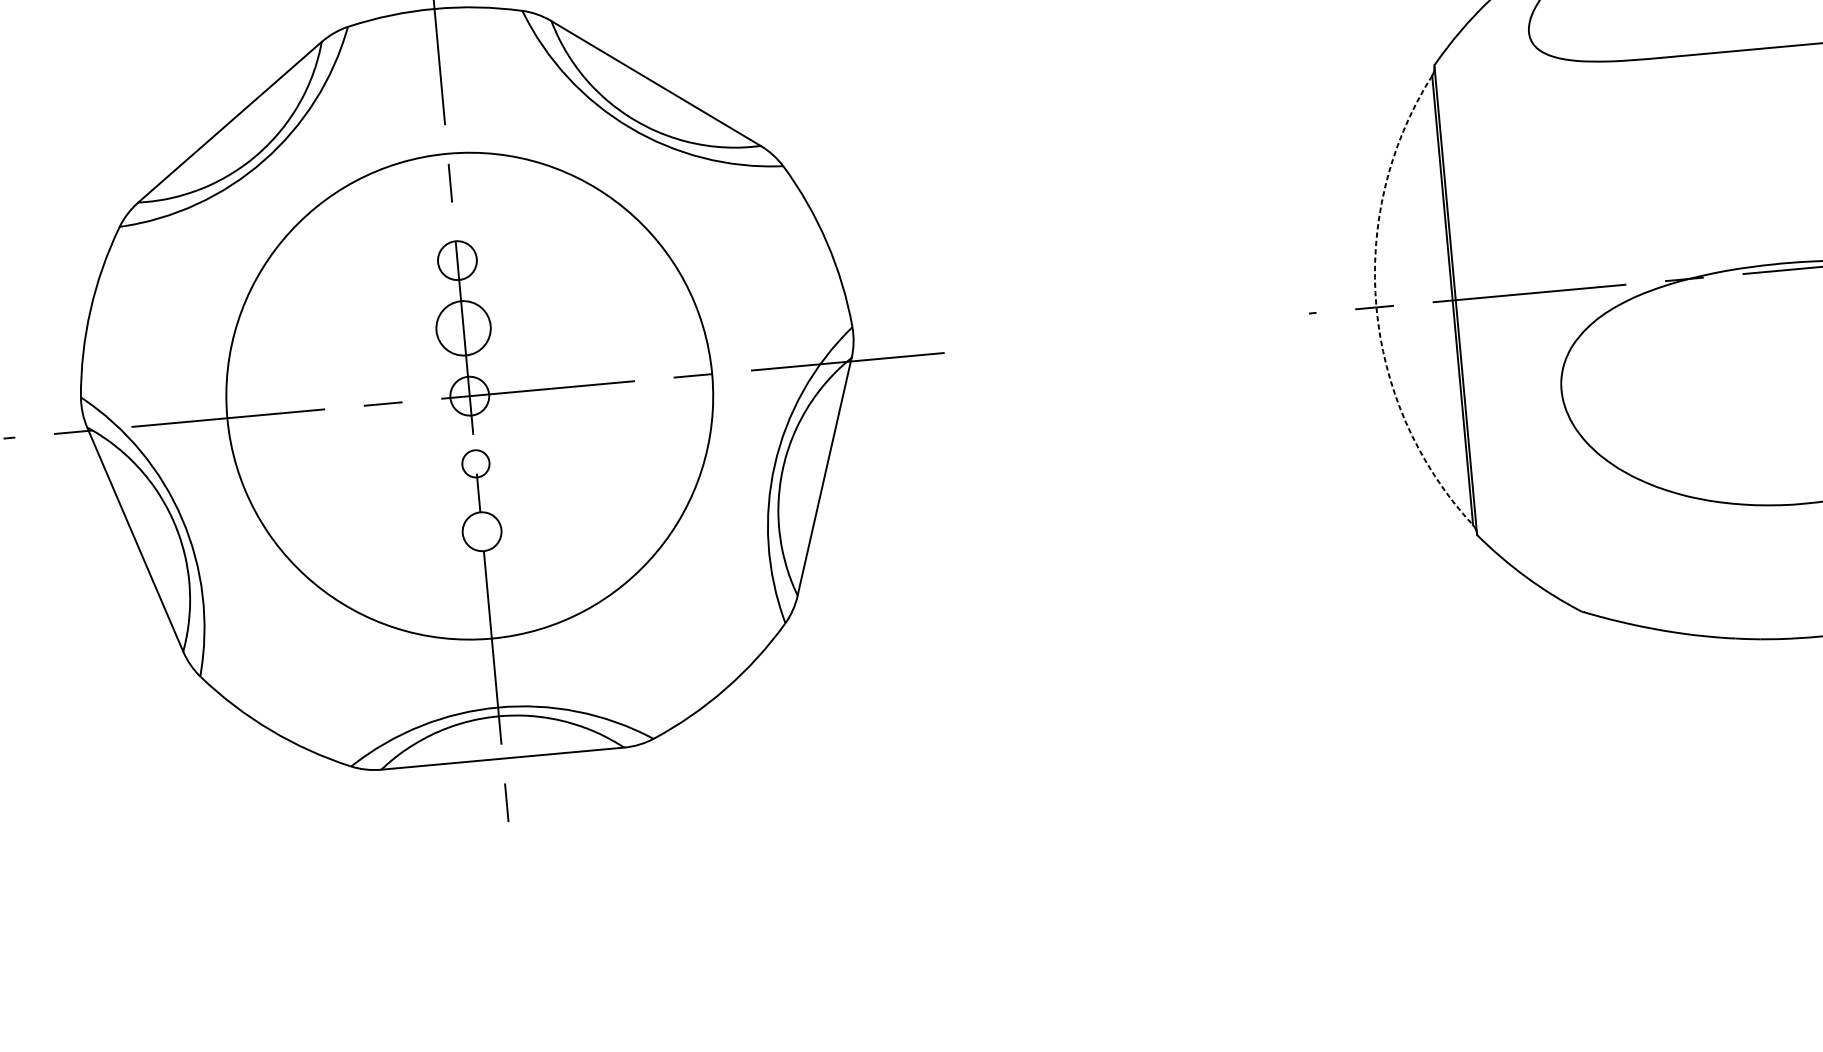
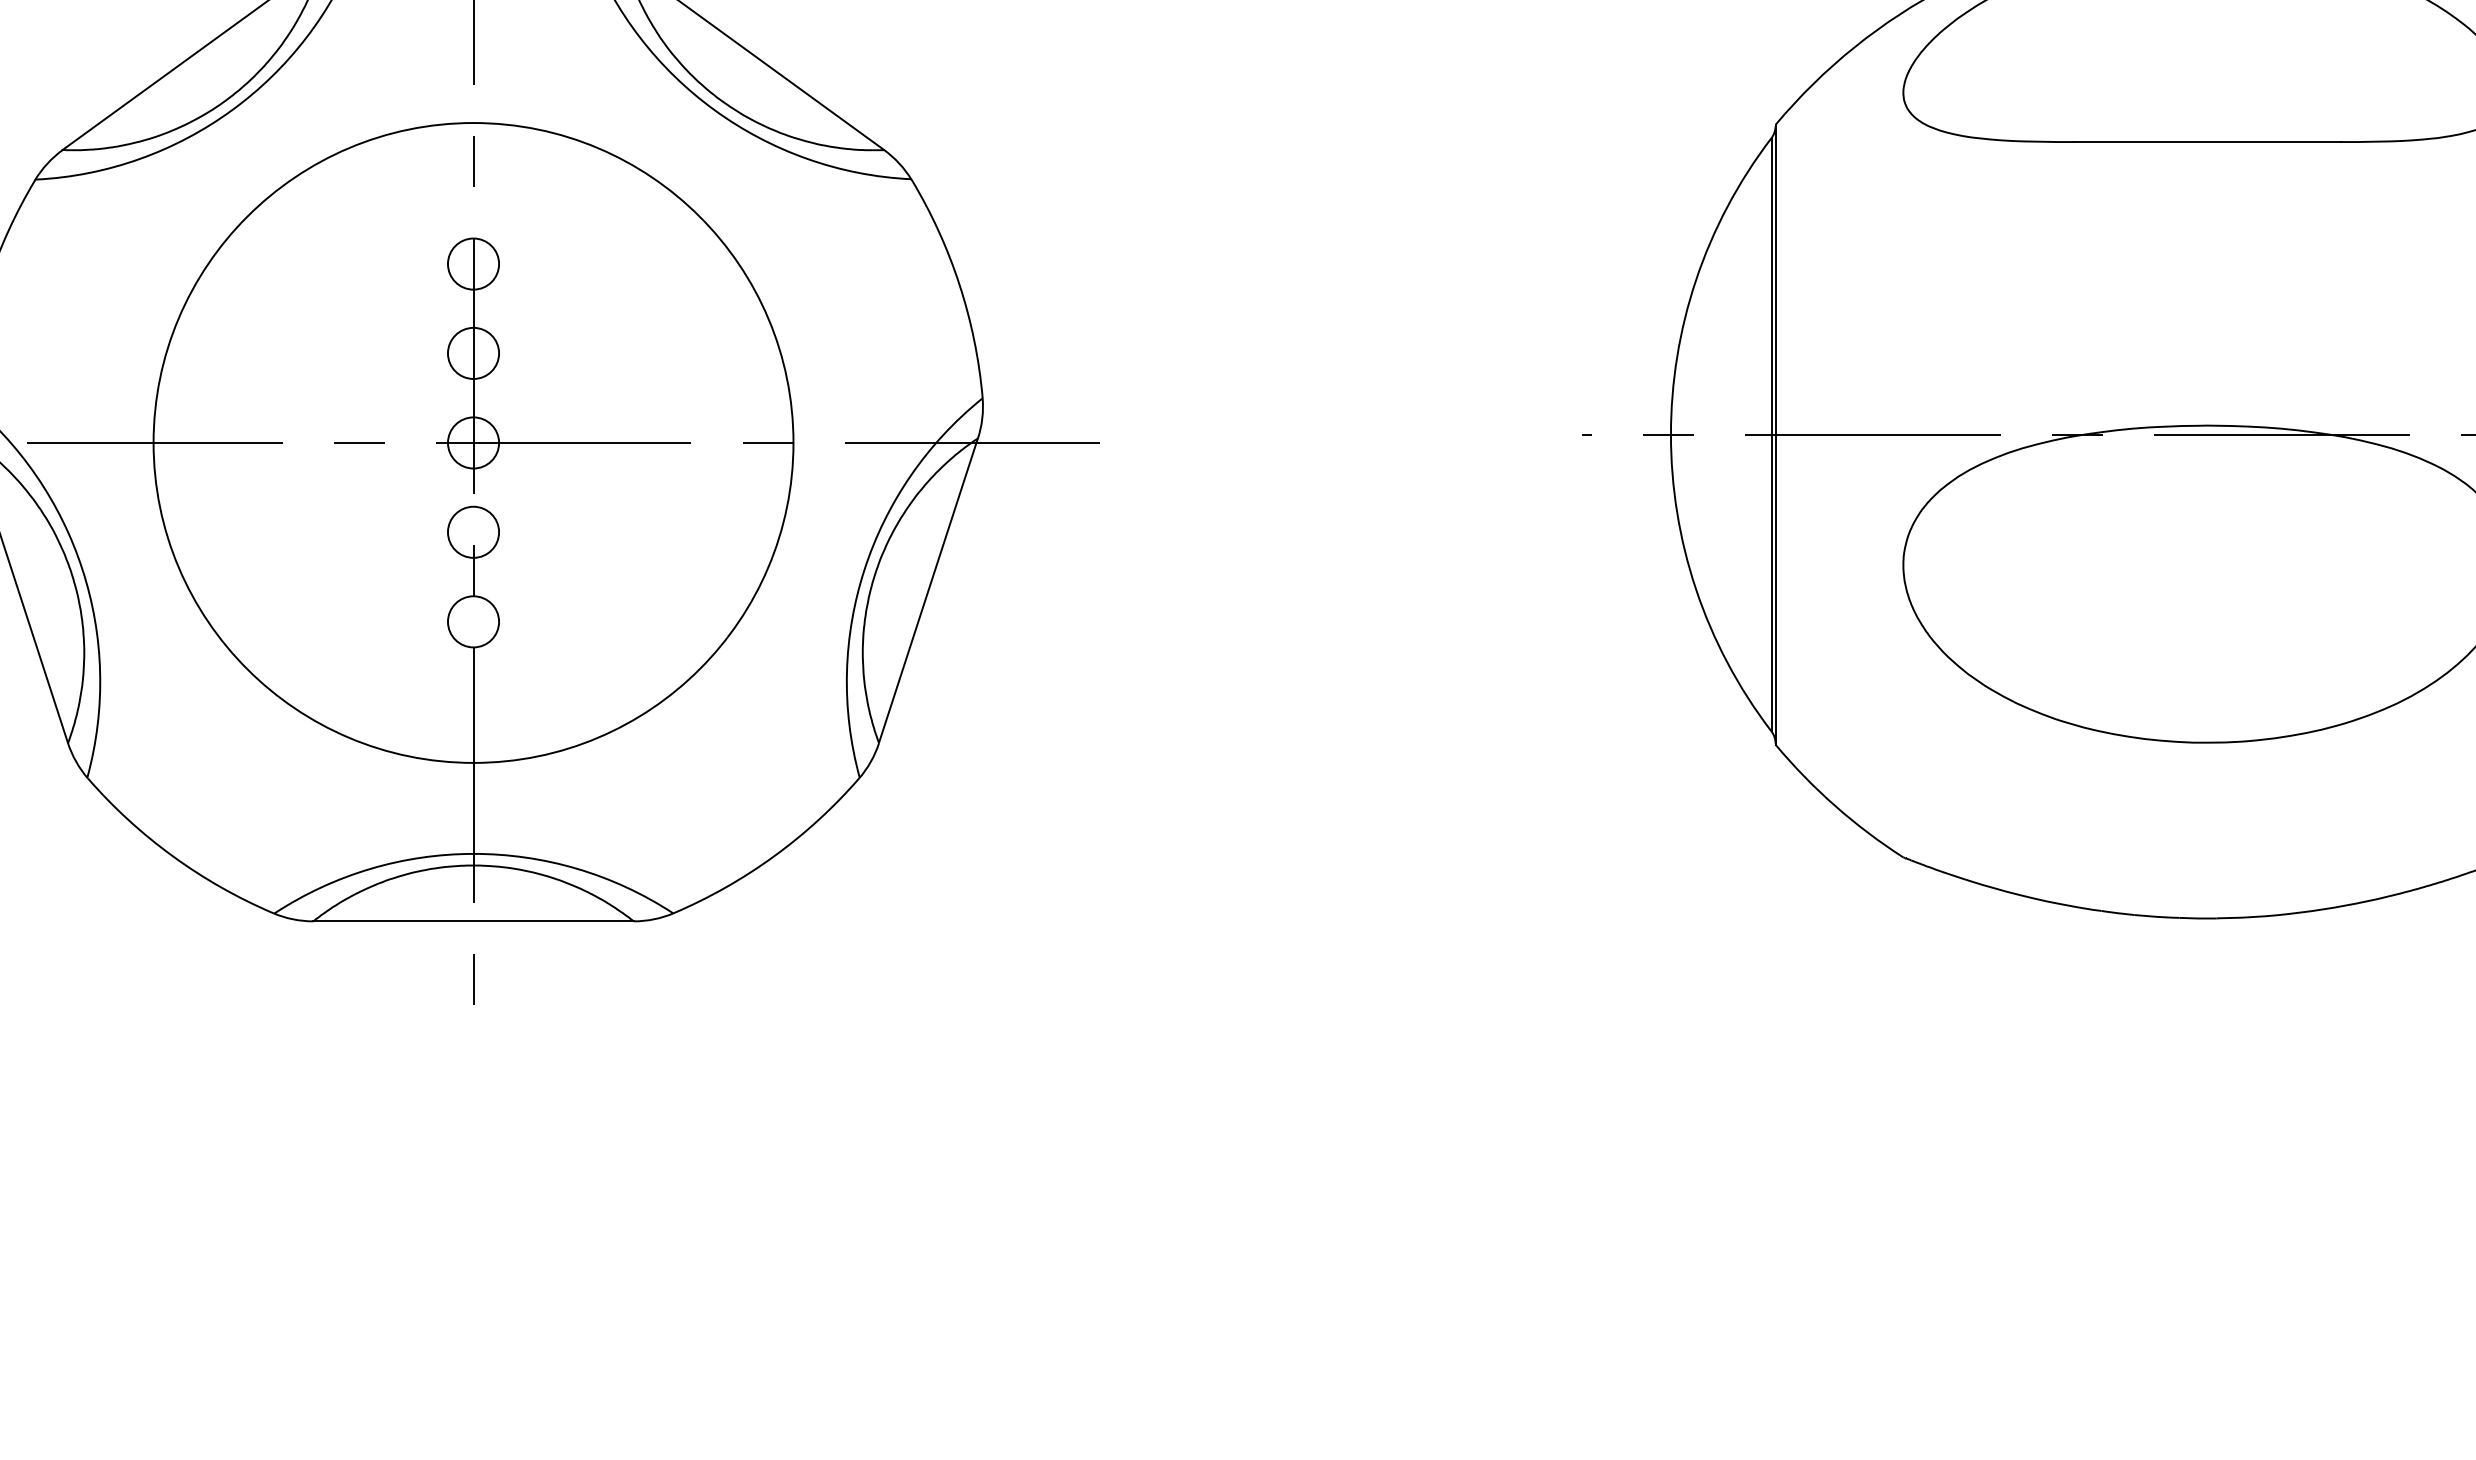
arc: (1376, 307) -> (1670, 434), dashed -> solid
circle: (463, 327) -> (473, 352), size x0.71
circle: (475, 463) -> (473, 531), size x1.43

